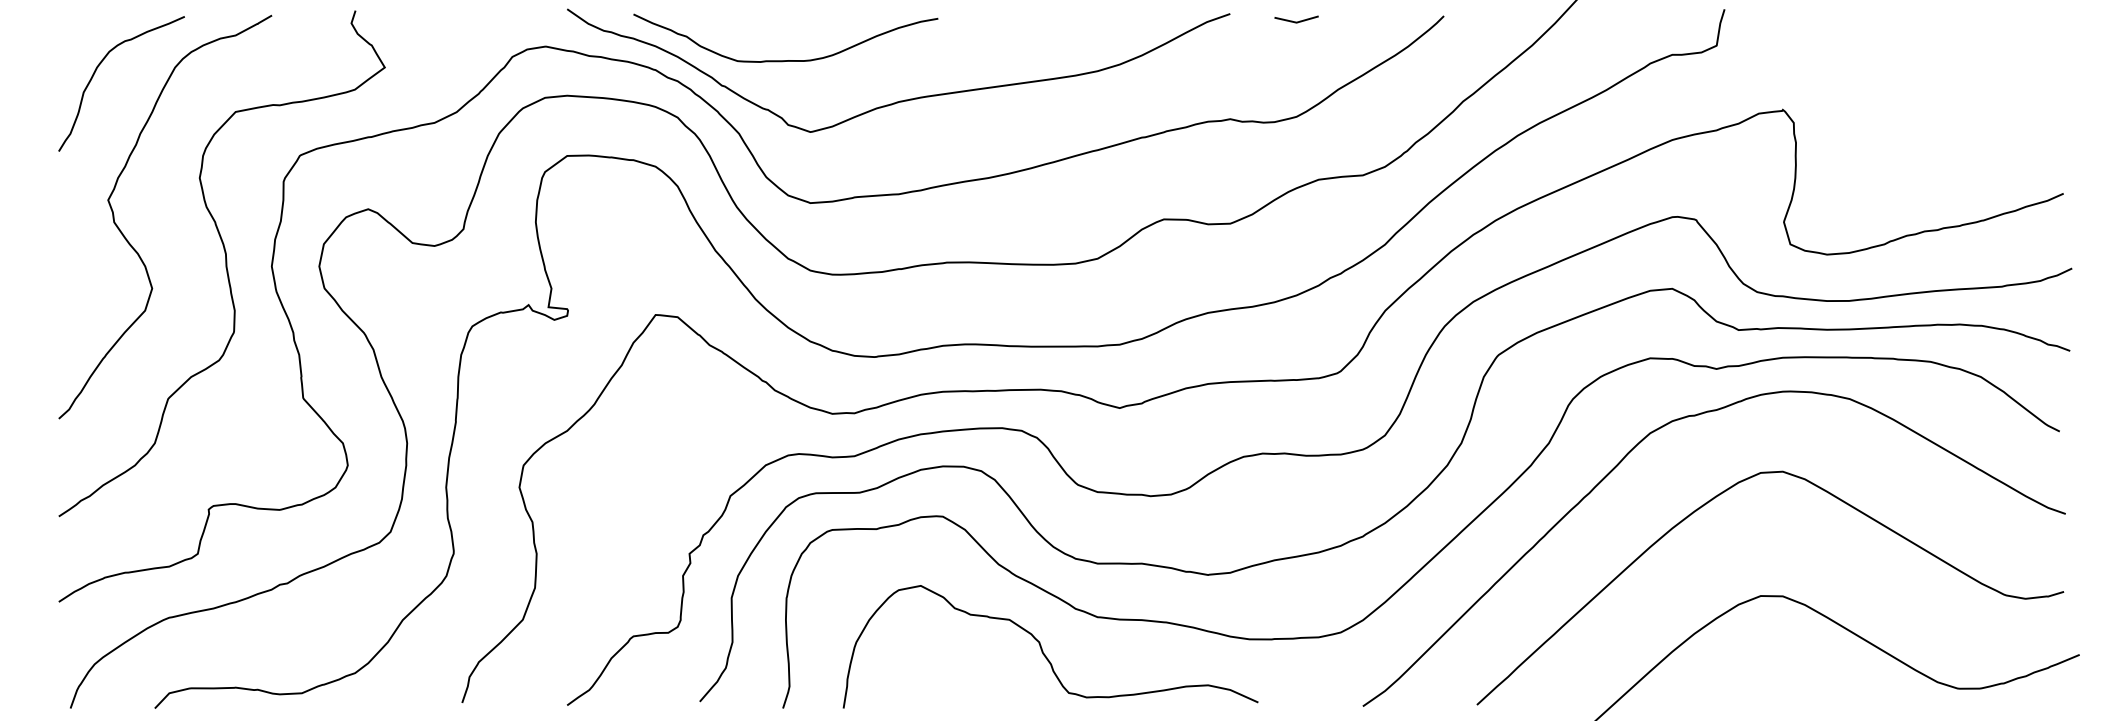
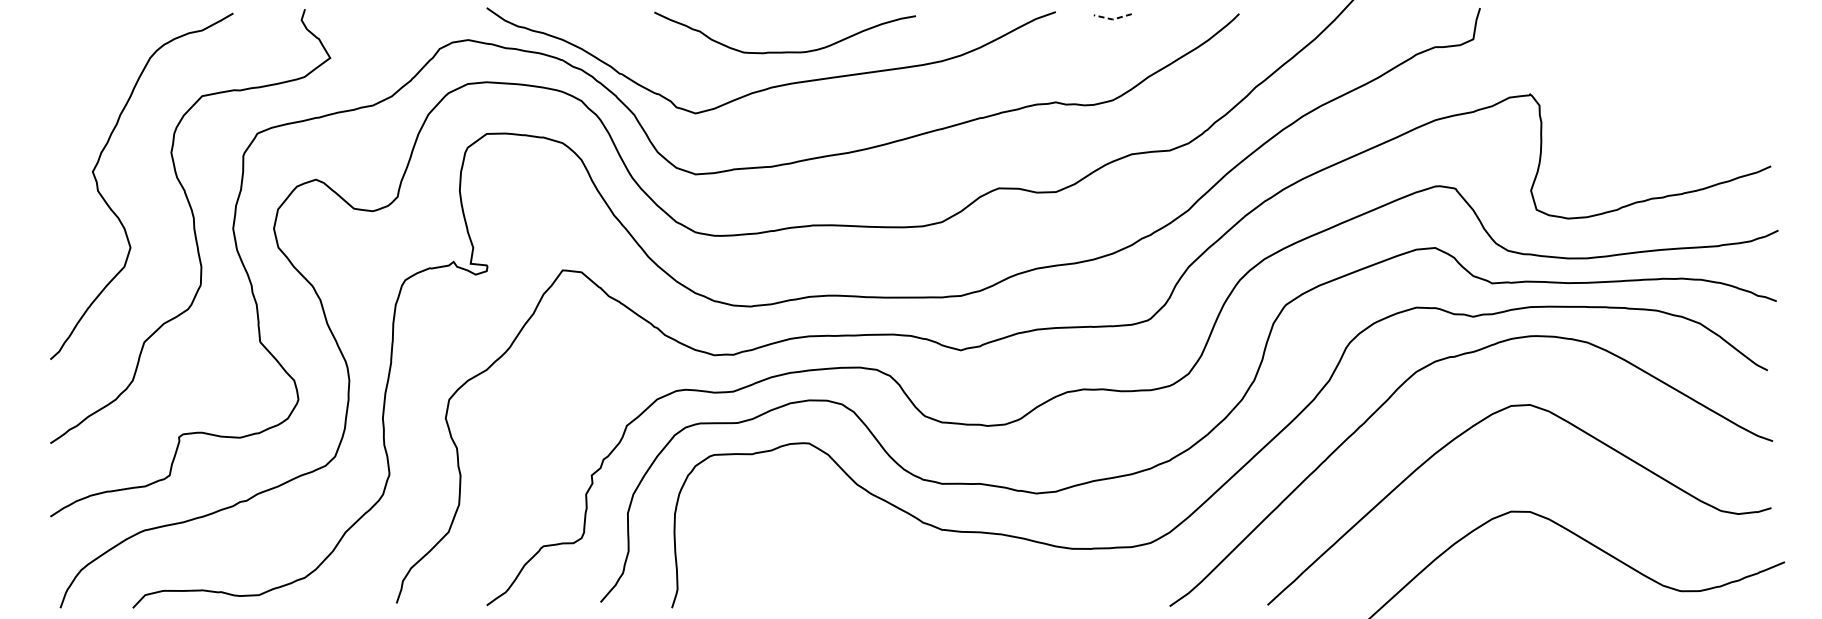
line: (1296, 22) -> (1112, 19), solid -> dashed
curve: (785, 60) -> (784, 52), moved
curve: (96, 71) -> (82, 61), removed
curve: (1042, 648) -> (894, 556), removed

